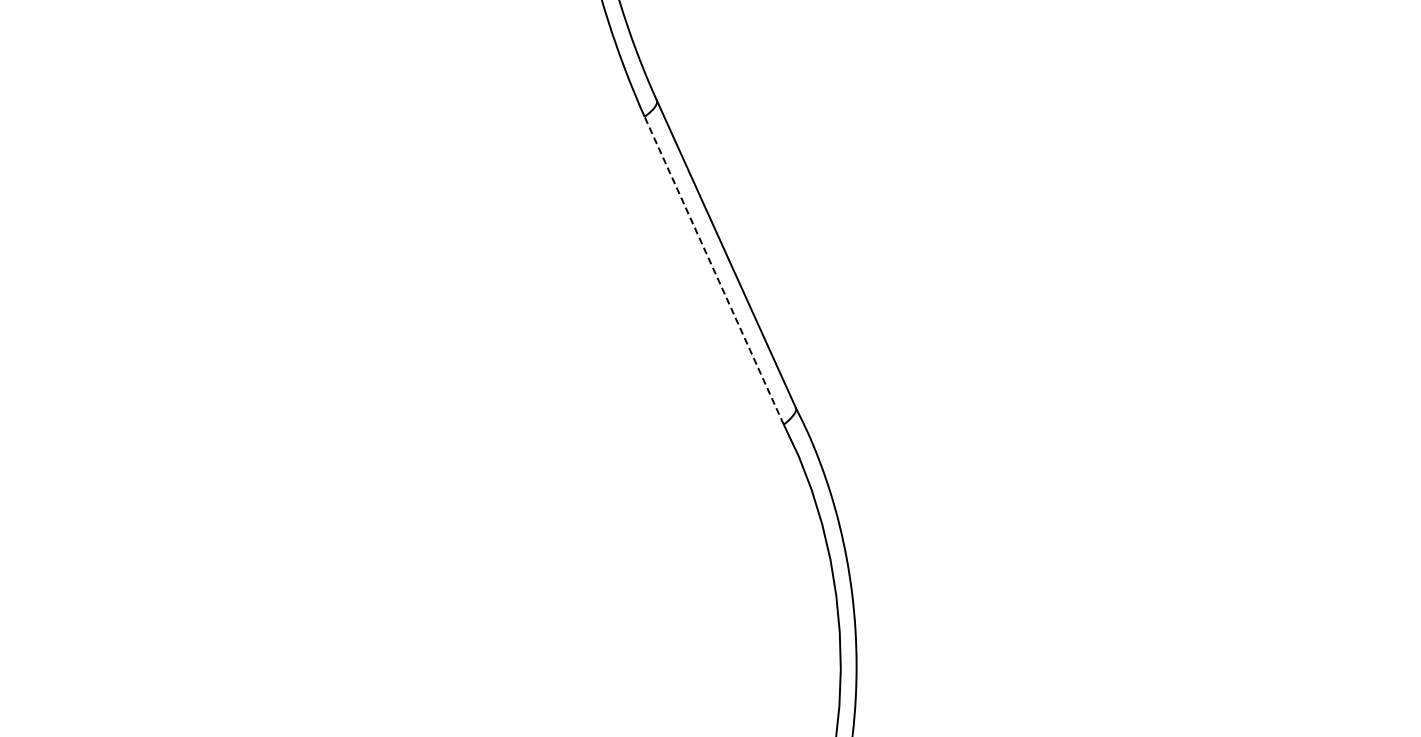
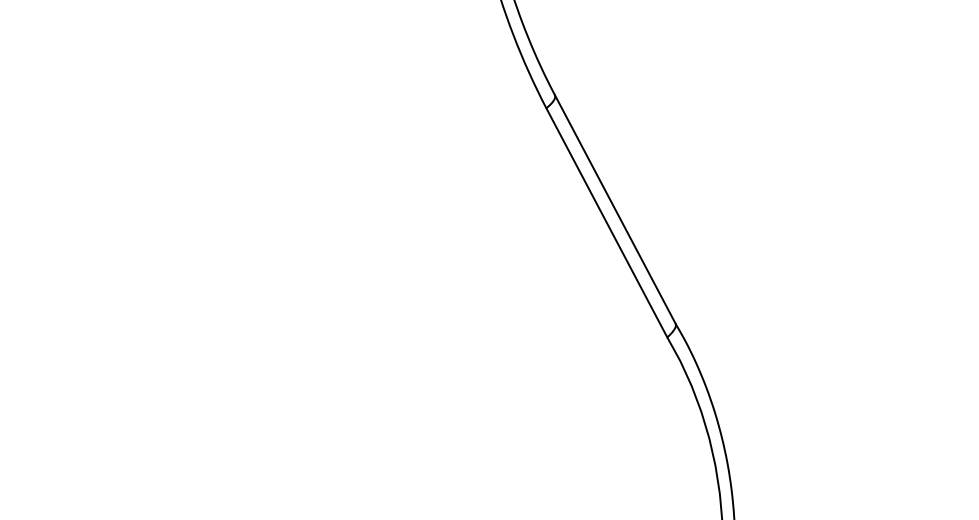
line: (714, 270) -> (607, 222), dashed -> solid

